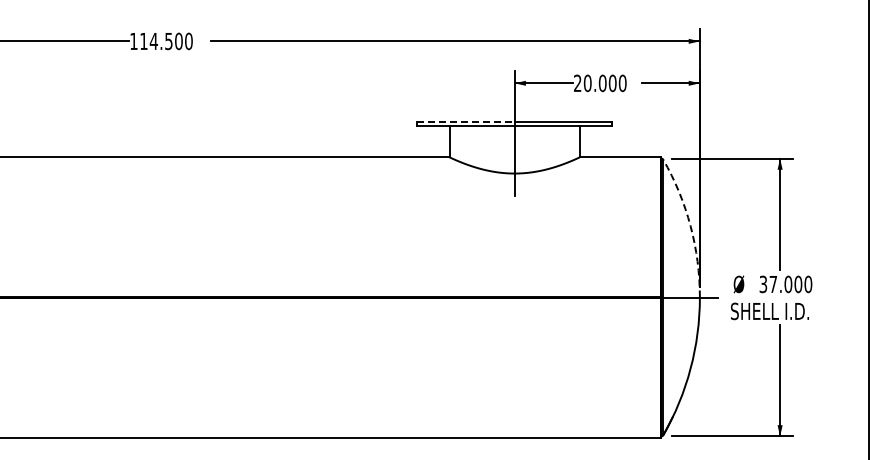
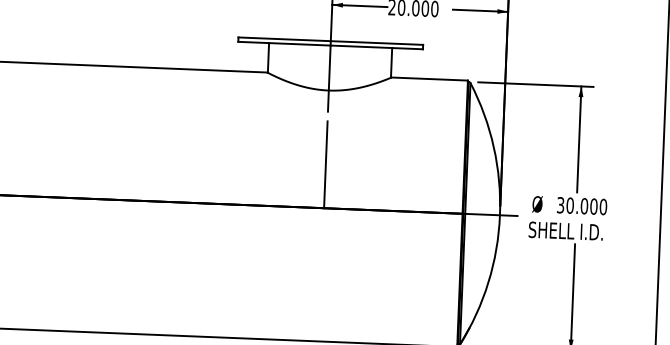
line: (466, 121) -> (285, 39), dashed -> solid
arc: (690, 226) -> (493, 147), dashed -> solid
line: (514, 251) -> (325, 164), added
text: (773, 284) -> (570, 205), 37.000 -> 30.000

